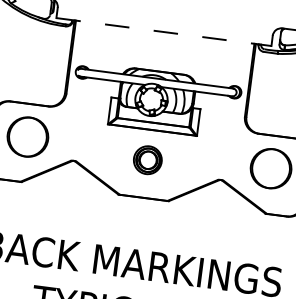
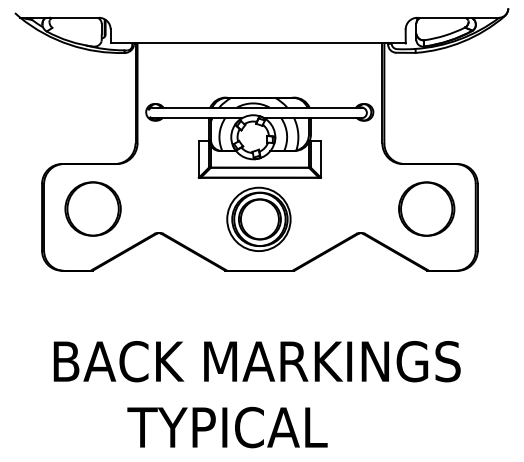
line: (164, 32) -> (258, 43), dashed -> solid
part: (147, 159) -> (258, 218), size x1.67

